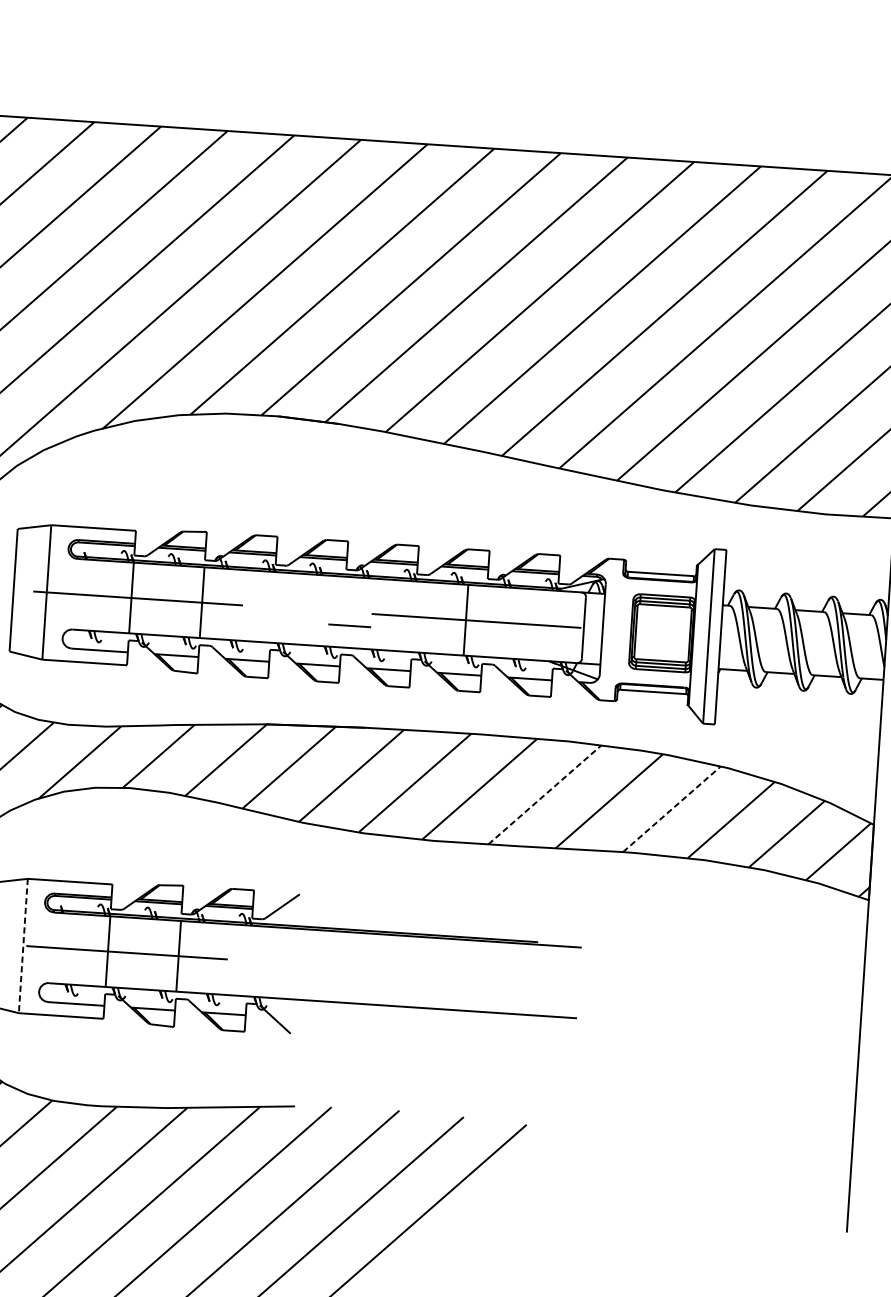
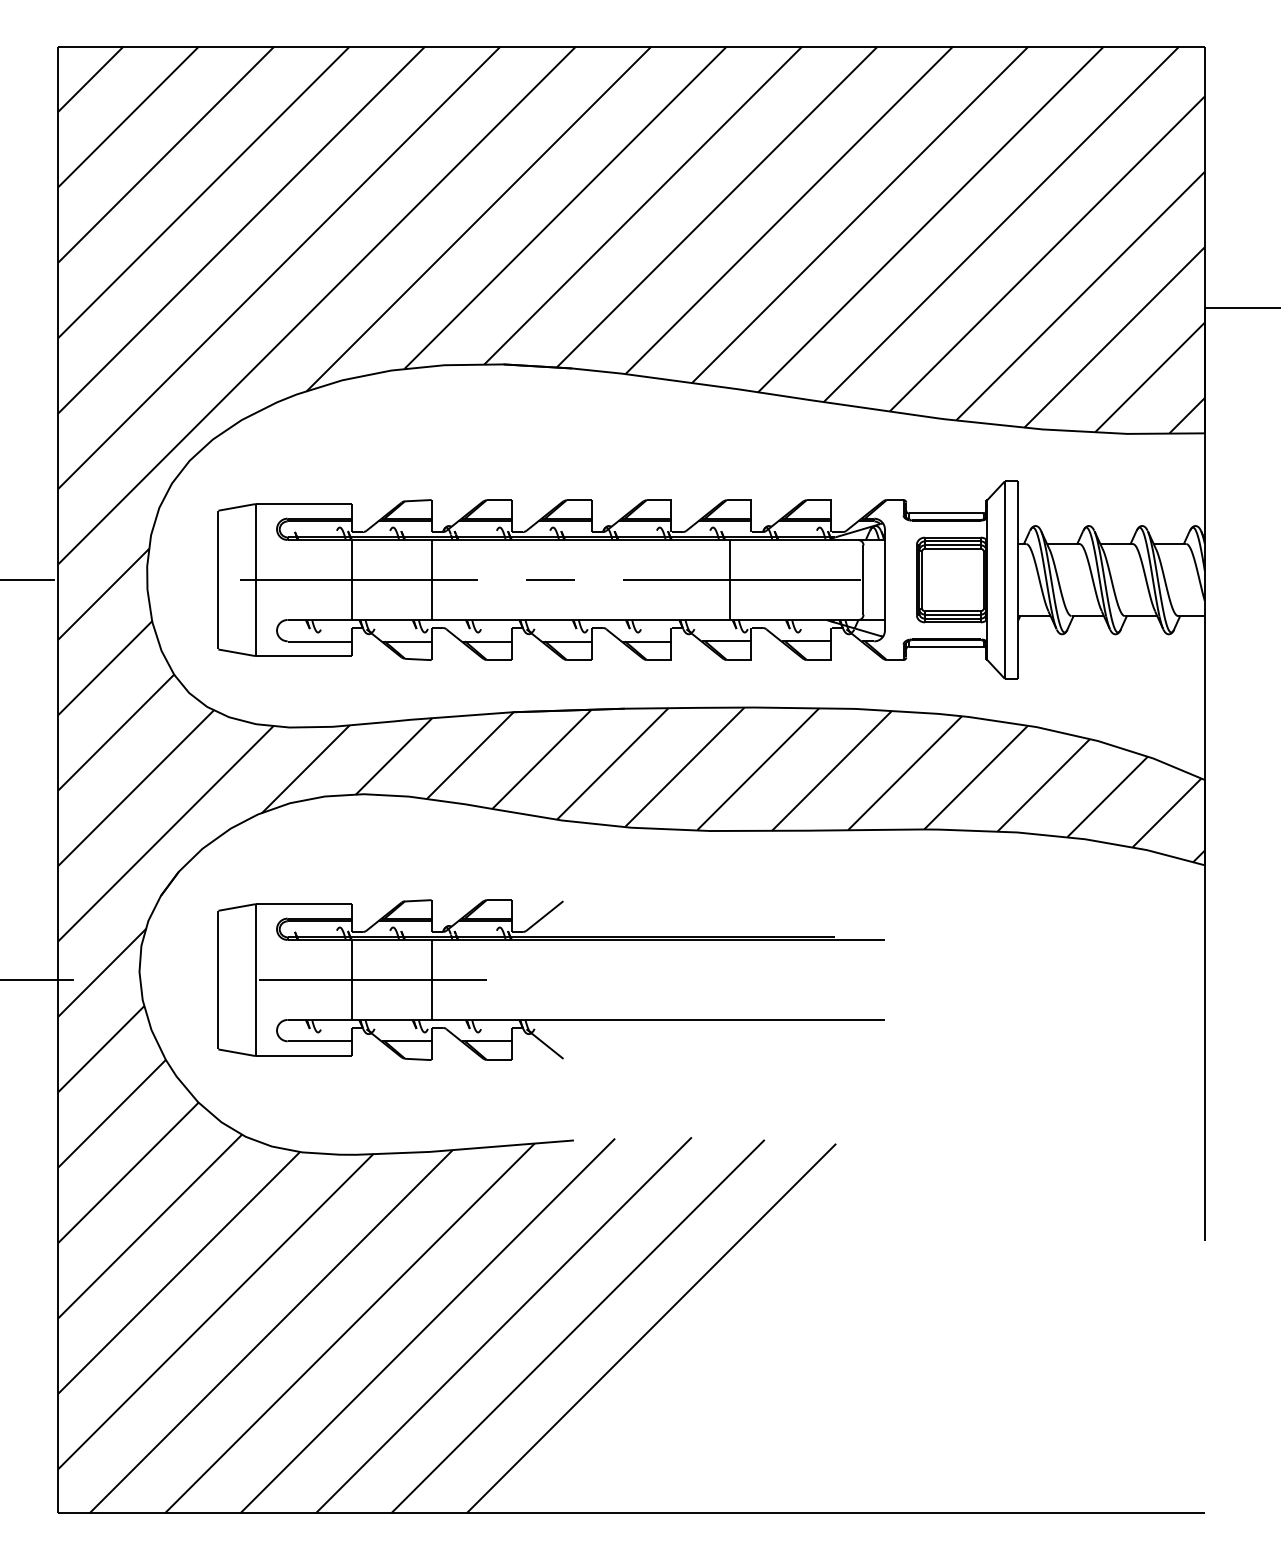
line: (349, 625) -> (550, 579), moved
line: (544, 794) -> (831, 770), dashed -> solid
line: (672, 809) -> (976, 777), dashed -> solid
line: (23, 946) -> (255, 980), dashed -> solid

